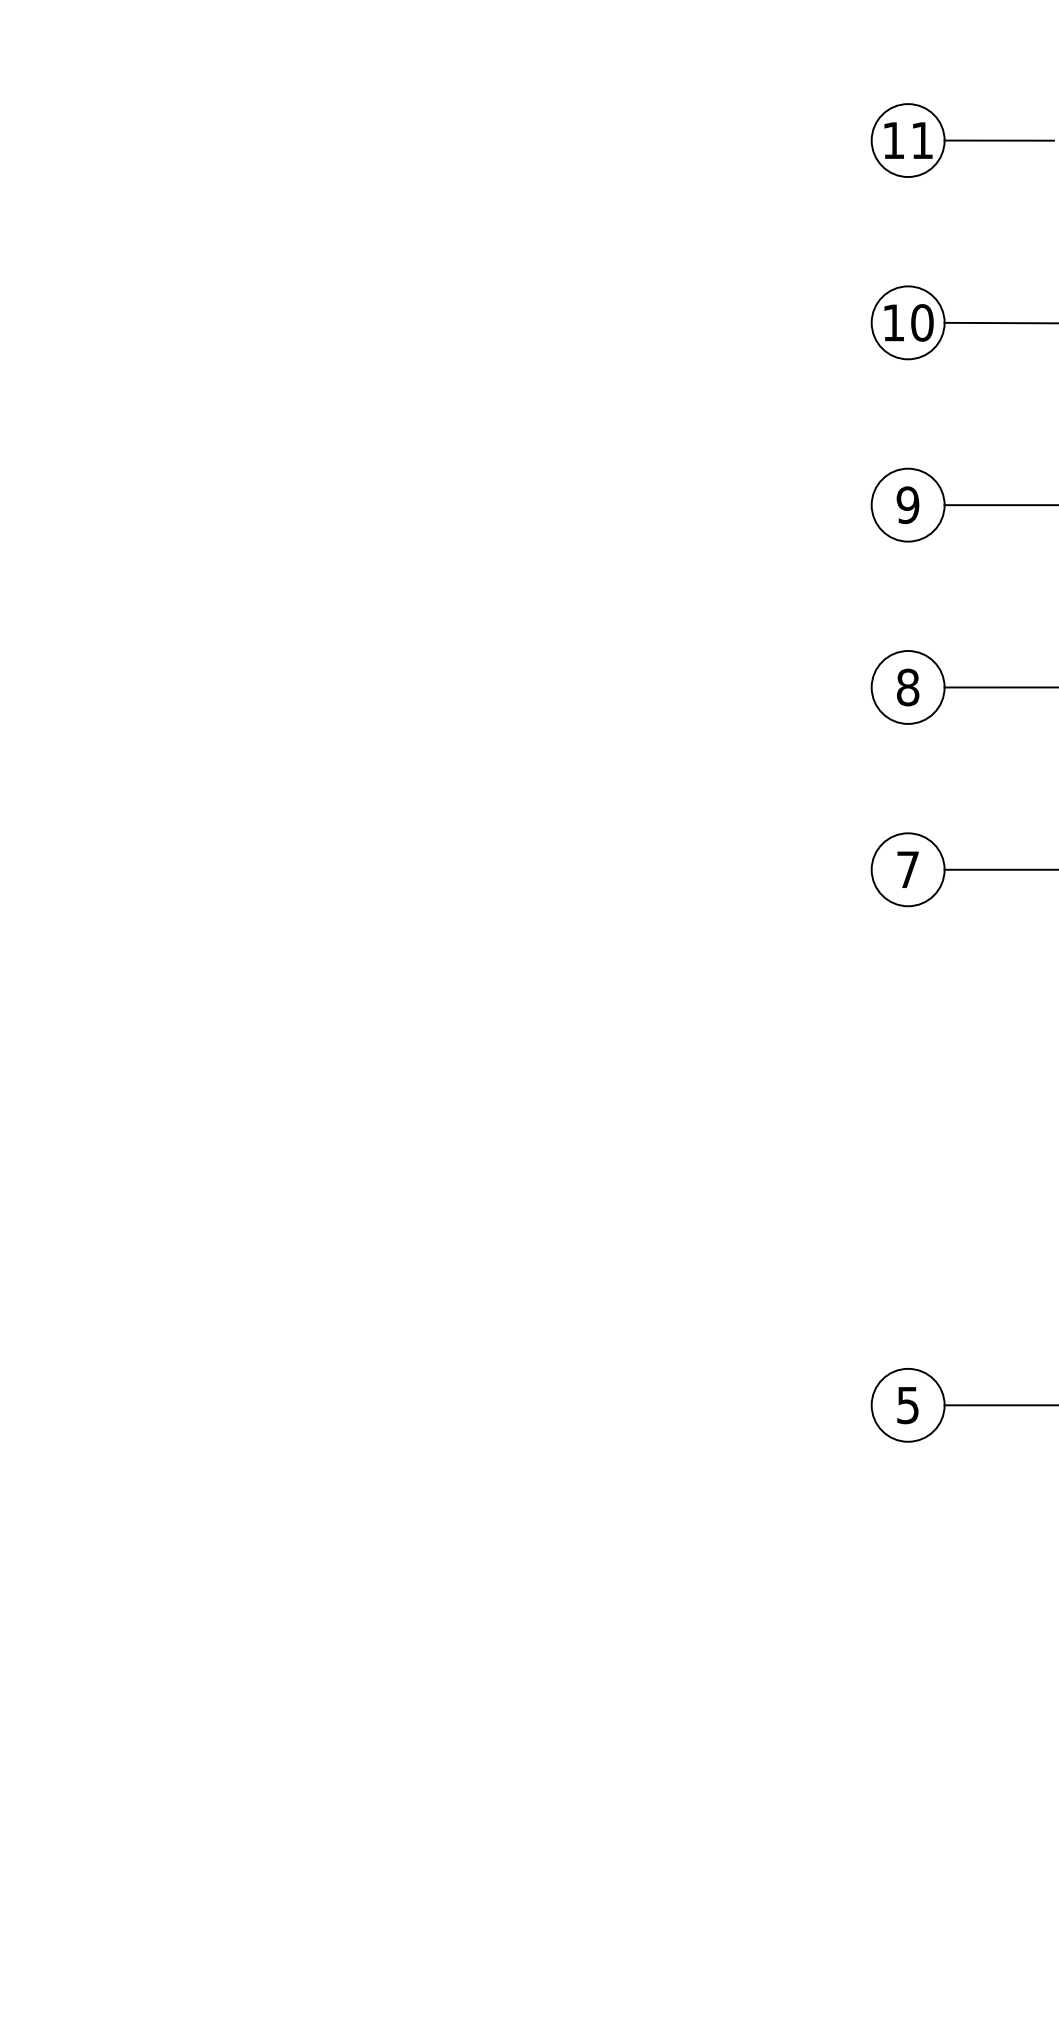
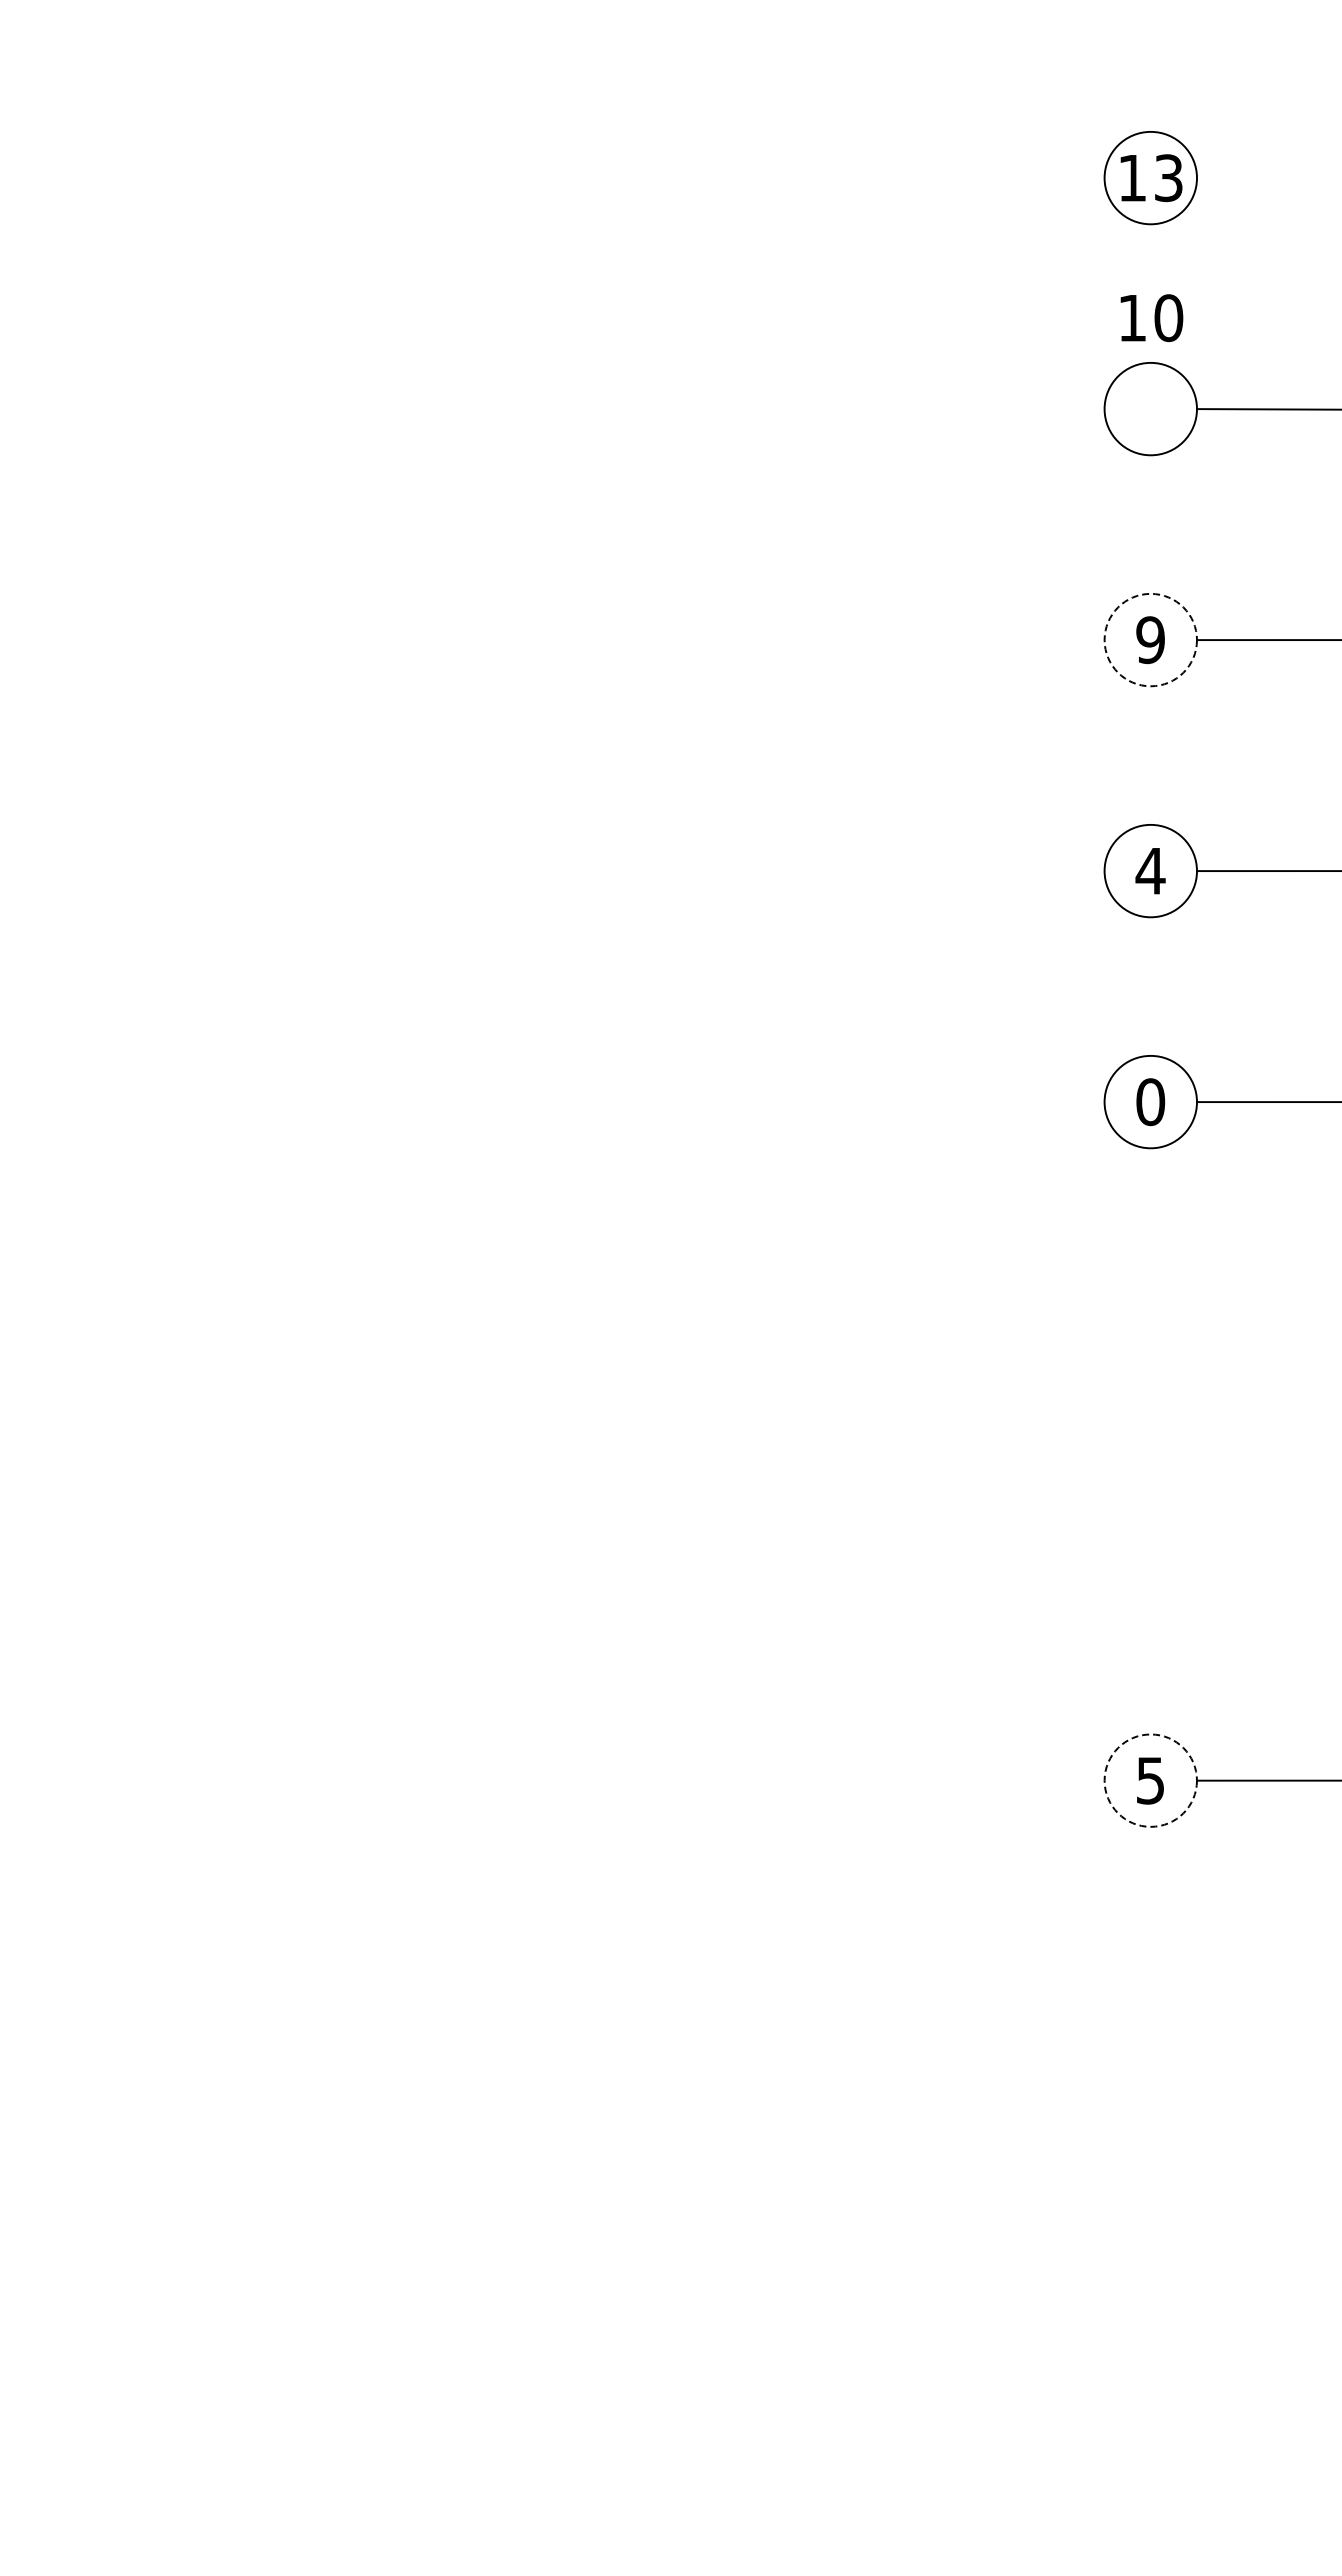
text: (922, 140) -> (1168, 178), 11 -> 13
line: (999, 140) -> (1266, 178), removed
text: (908, 323) -> (1151, 318), moved
circle: (907, 504) -> (1150, 639), solid -> dashed
text: (907, 687) -> (1150, 871), 8 -> 4
text: (907, 870) -> (1150, 1102), 7 -> 0
circle: (907, 1405) -> (1150, 1780), solid -> dashed

